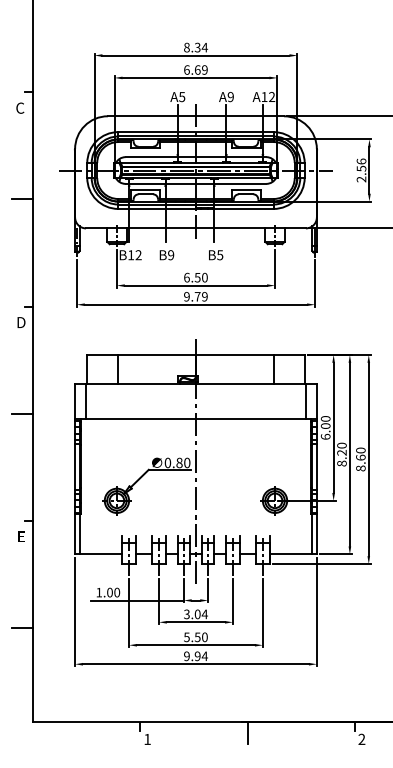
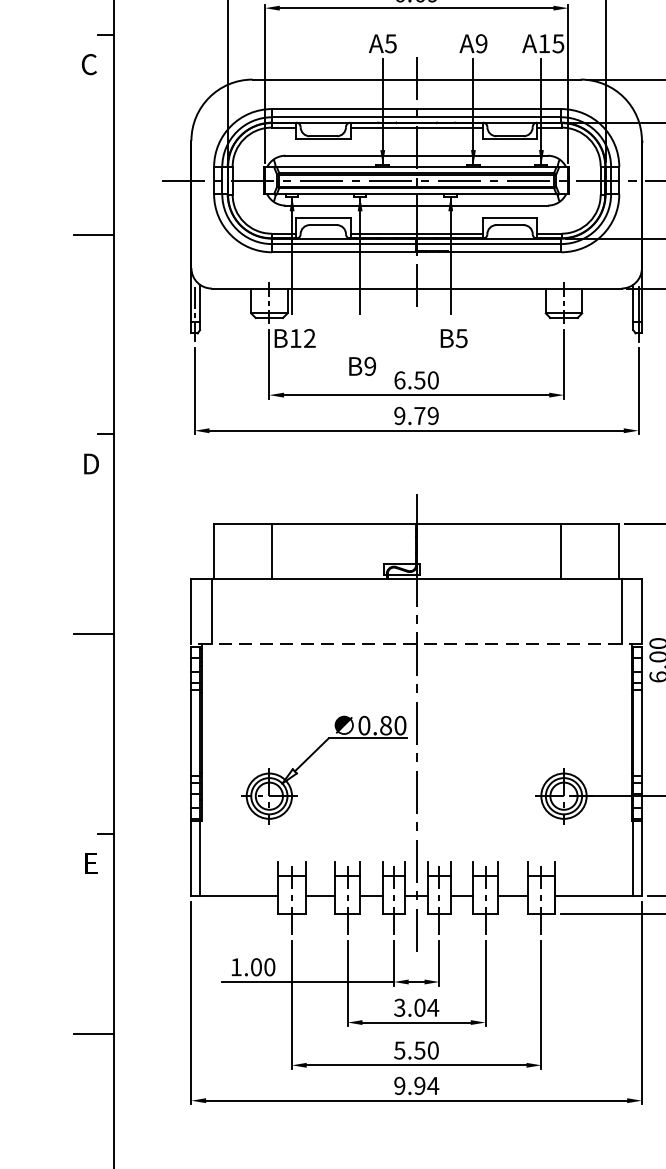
text: (272, 97) -> (559, 44), A12 -> A15
text: (166, 255) -> (361, 366), moved
line: (195, 419) -> (415, 644), solid -> dashed

